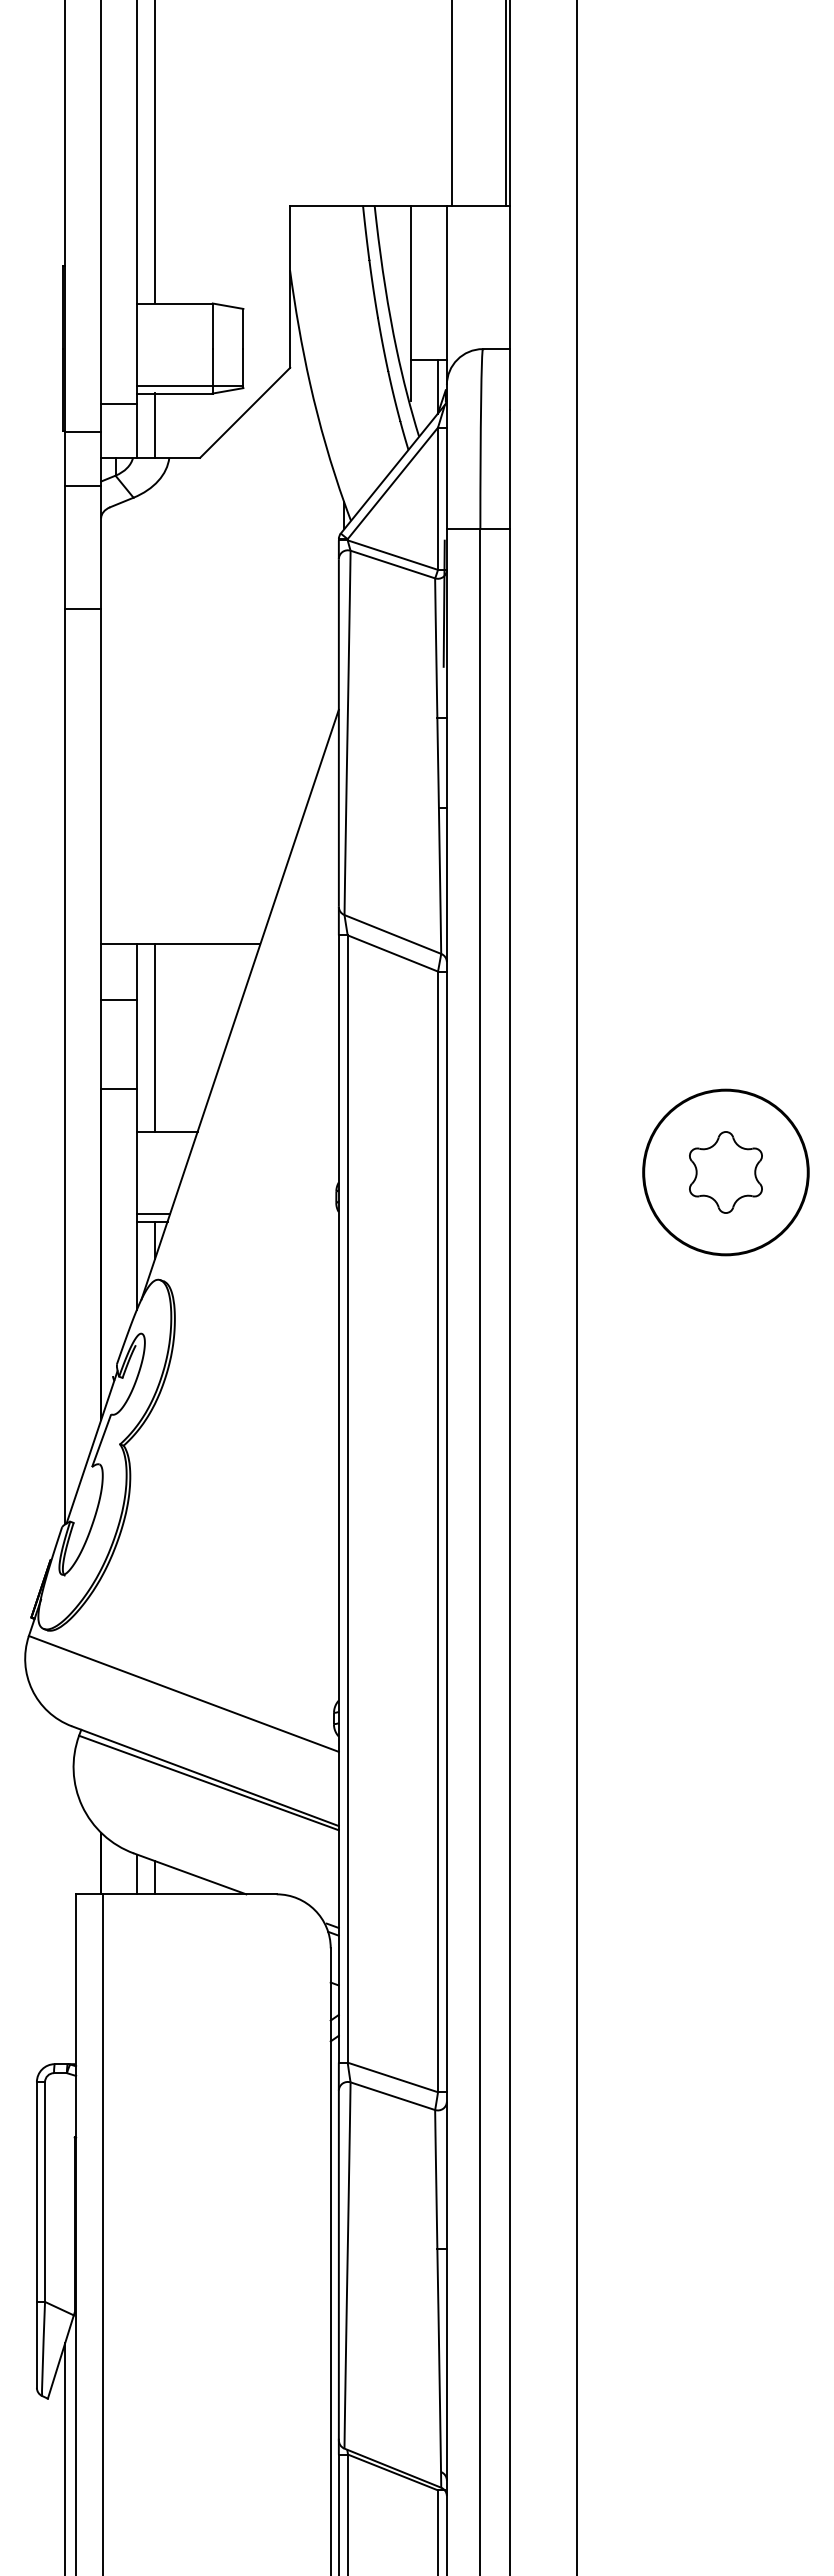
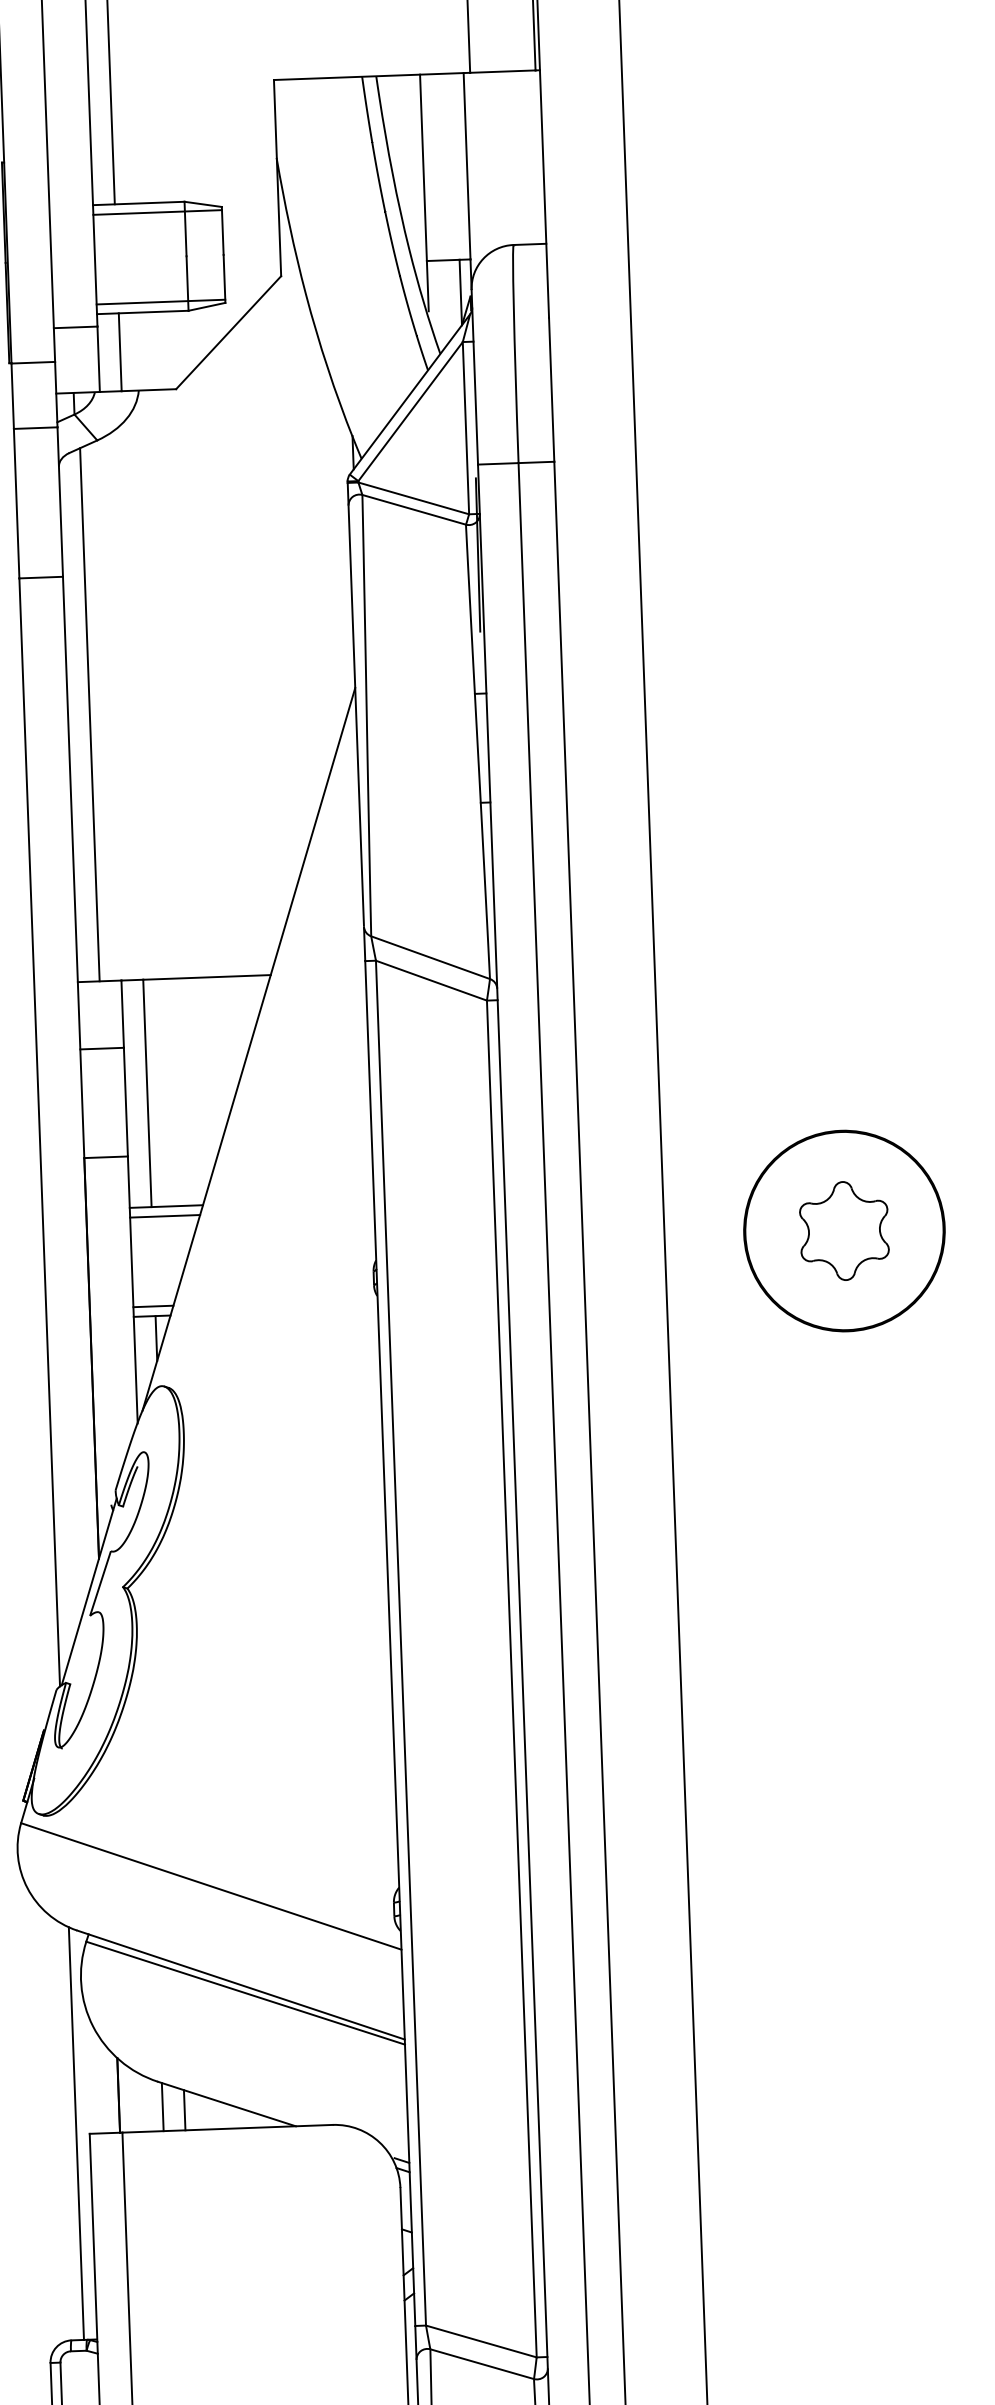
line: (190, 311) -> (157, 212), added
line: (119, 723) -> (90, 714), added
line: (165, 1139) -> (164, 1215), added
line: (65, 1893) -> (76, 2133), added

